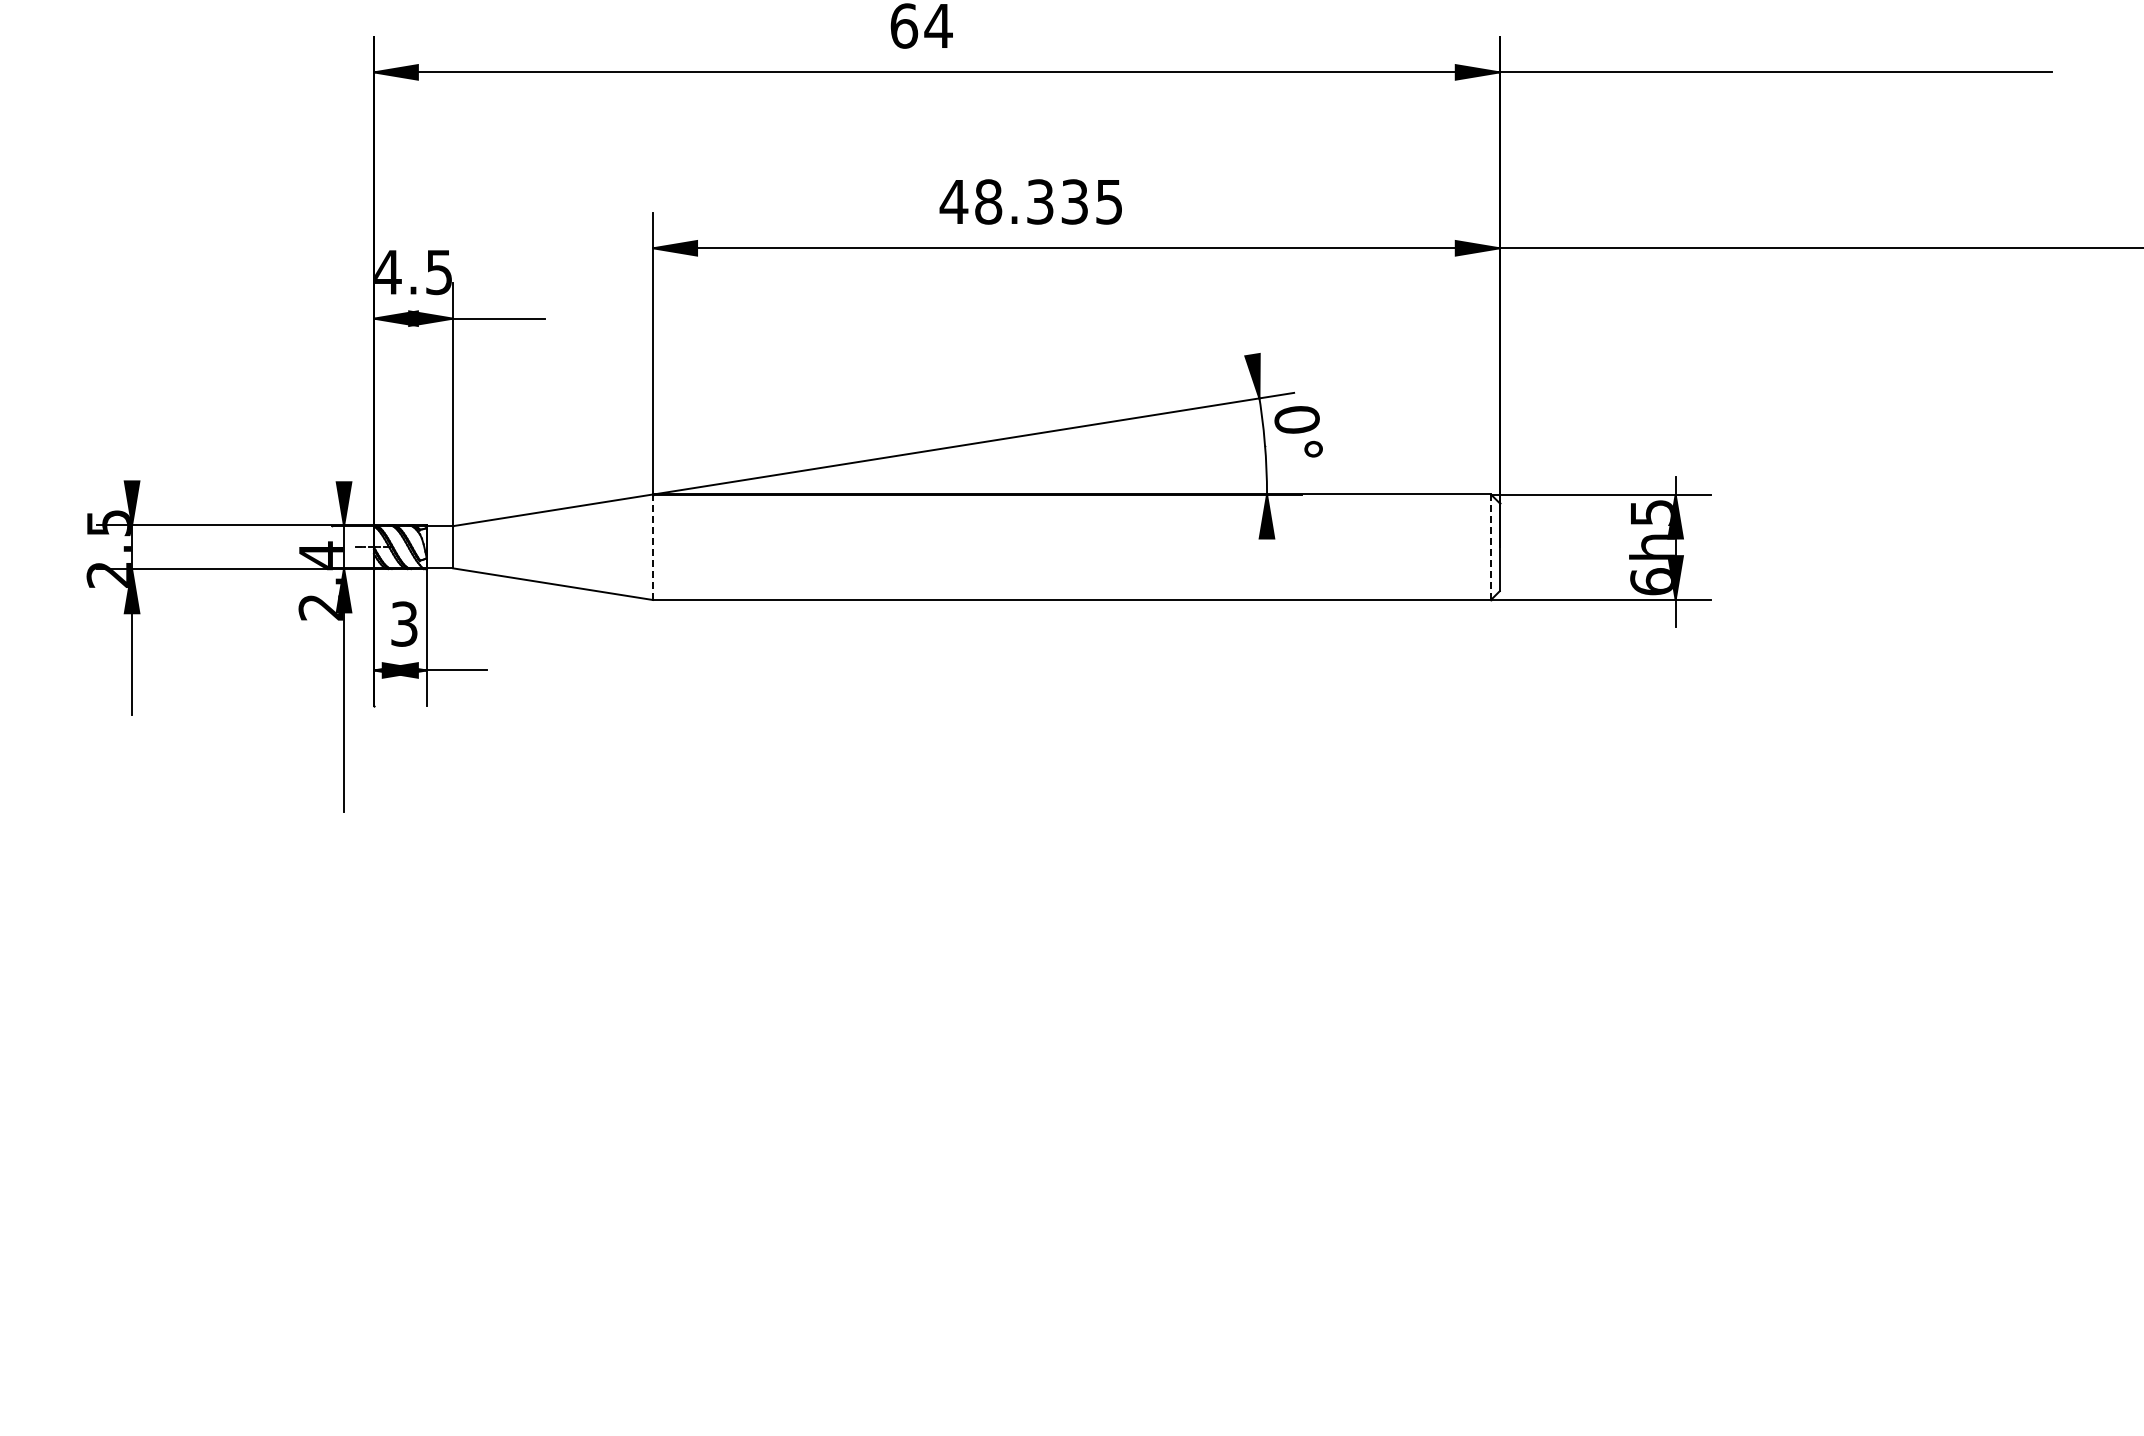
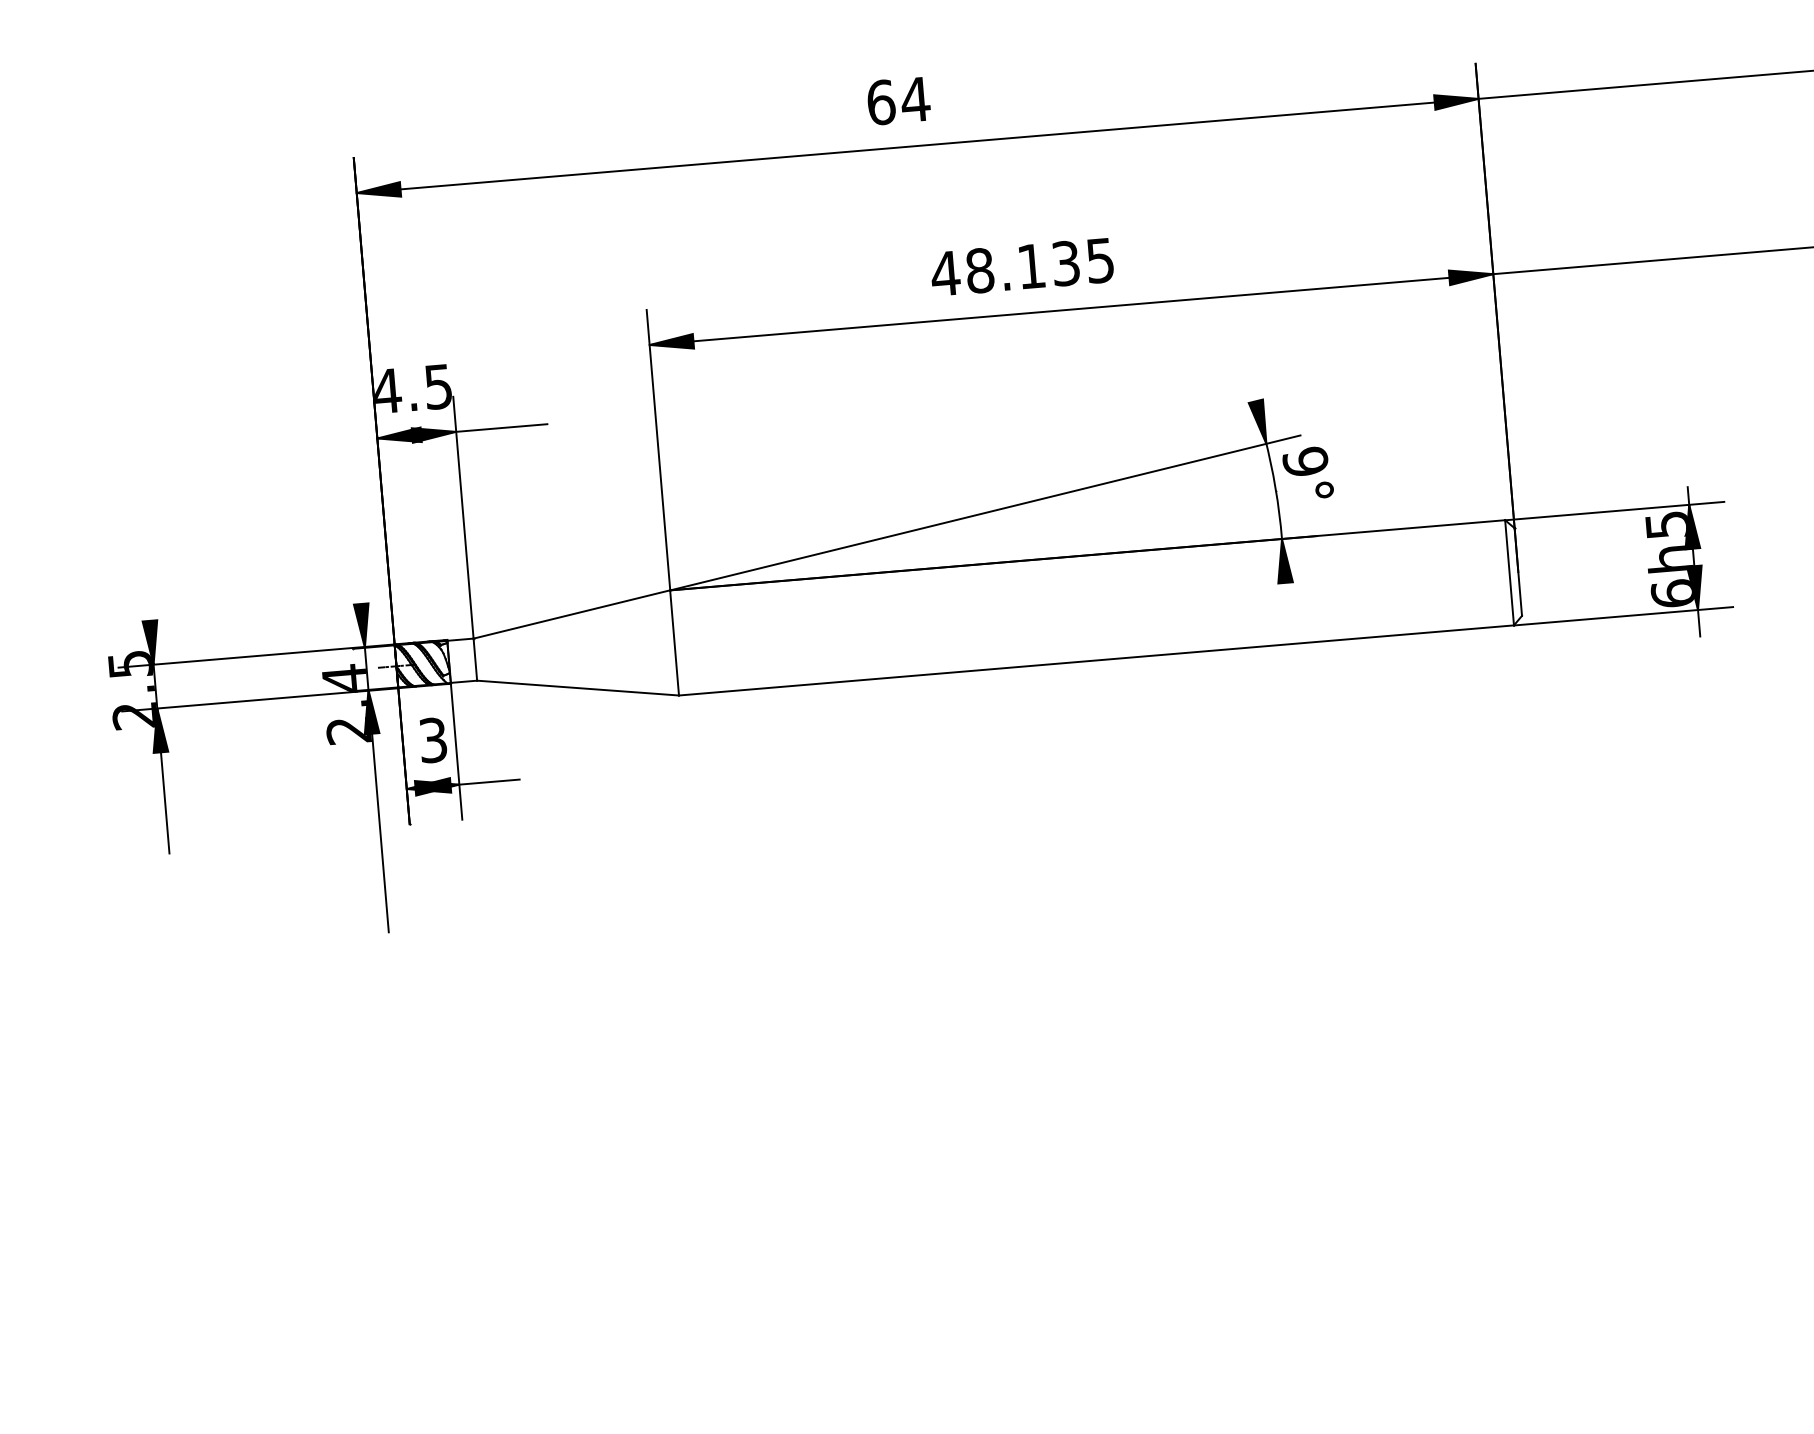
text: (1040, 201) -> (1031, 265), 48.335 -> 48.135
text: (1296, 419) -> (1305, 461), 0° -> 9°
line: (653, 547) -> (675, 643), dashed -> solid
line: (1490, 547) -> (1509, 573), dashed -> solid

